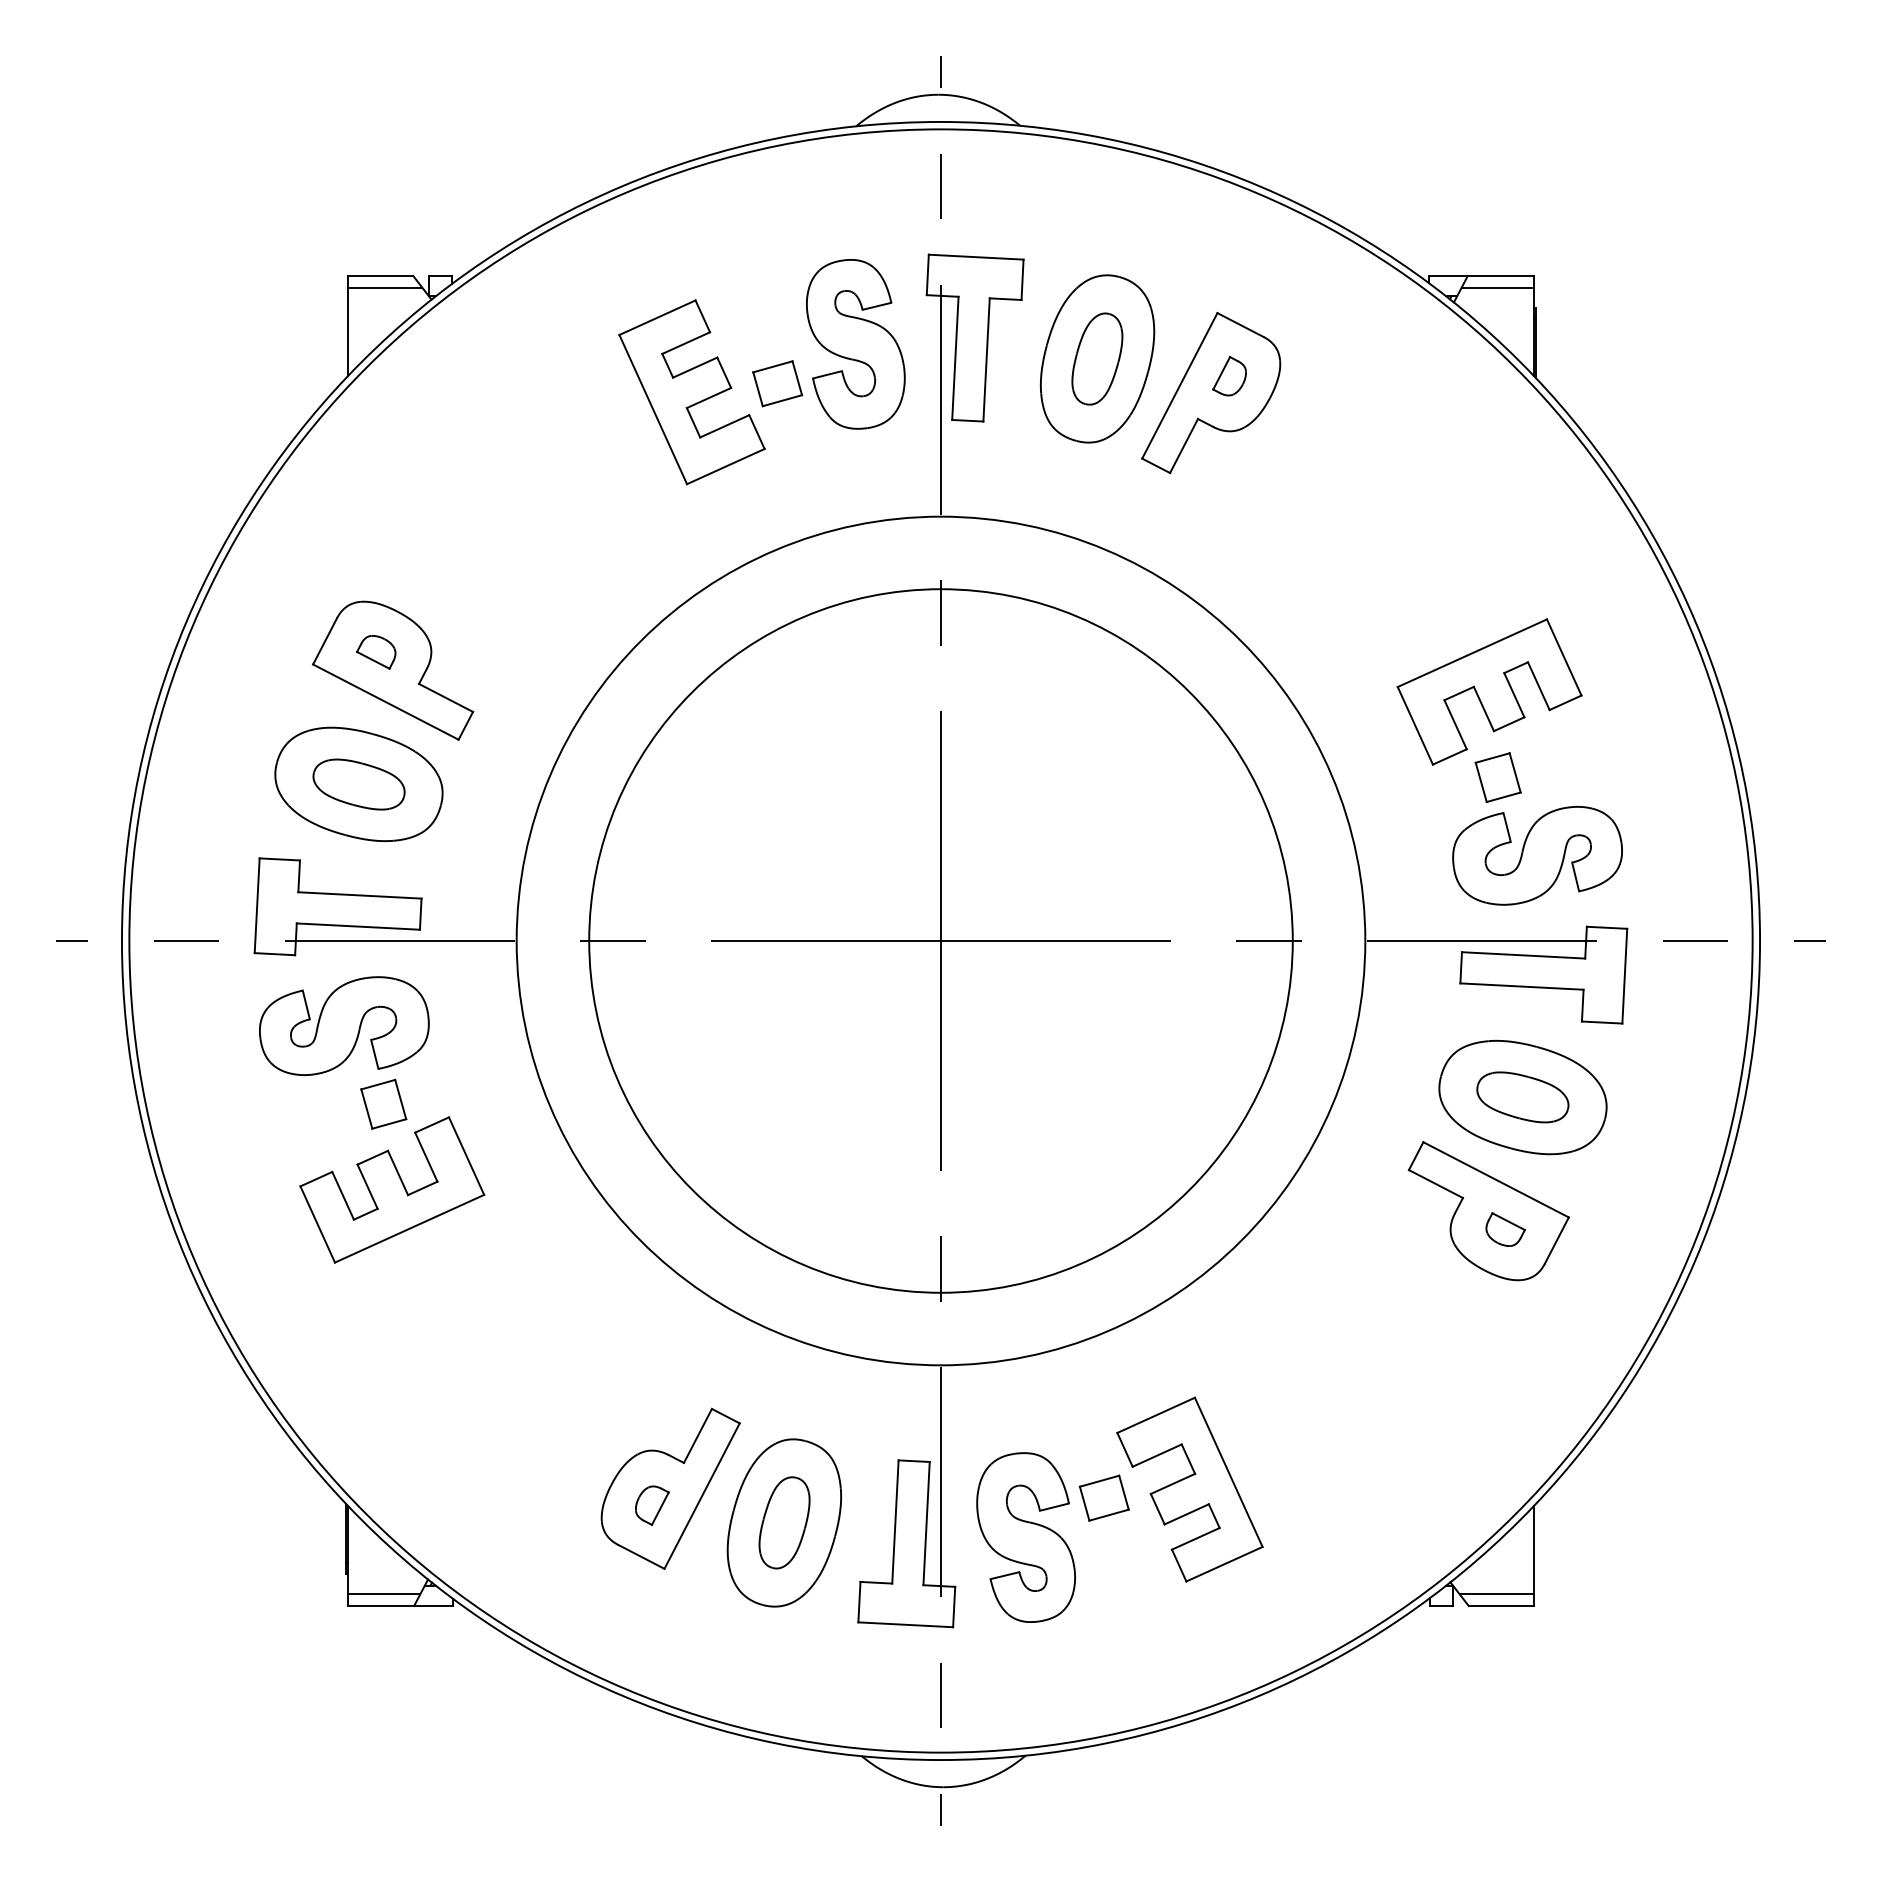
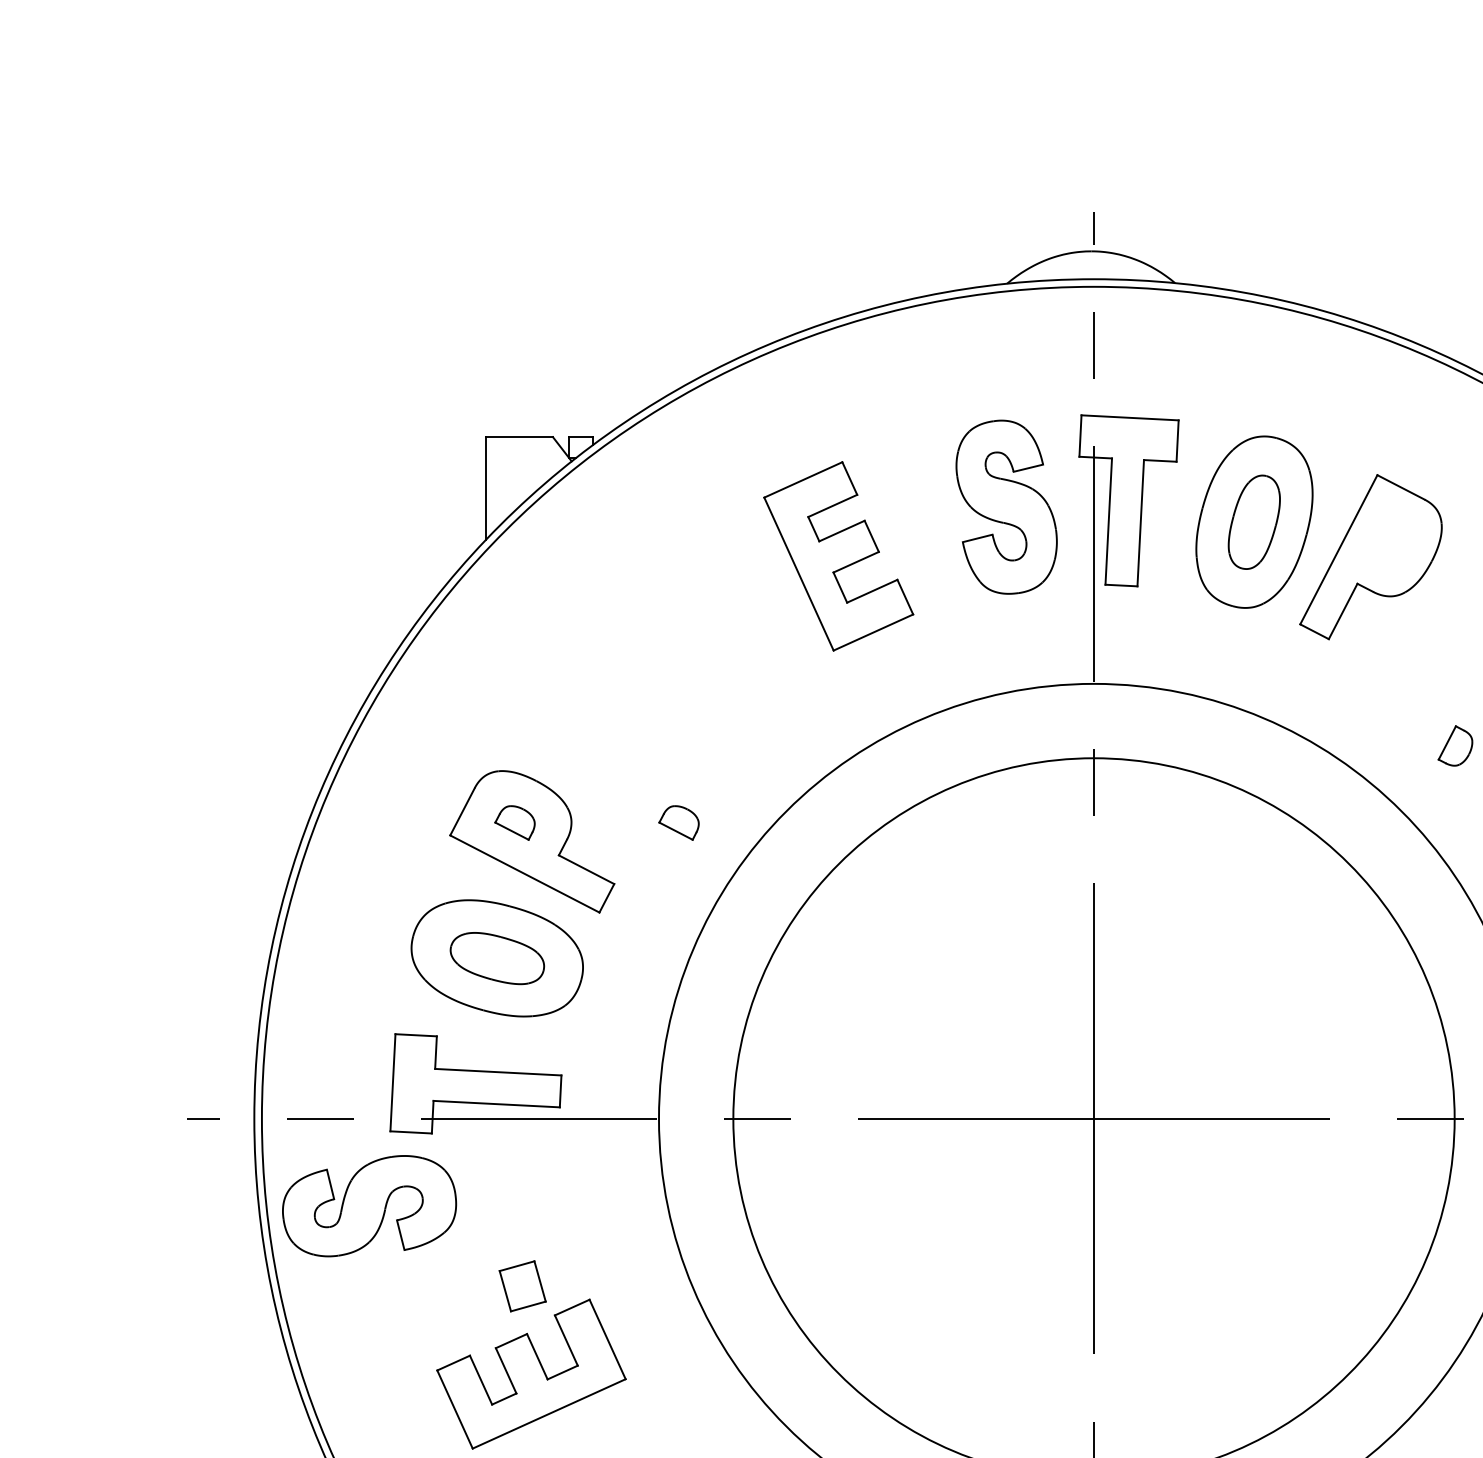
line: (384, 287) -> (523, 448), removed
part: (1229, 375) -> (1455, 745), moved
part: (777, 383) -> (926, 547), removed
part: (536, 652) -> (679, 823), added
part: (344, 1025) -> (369, 1205), moved

